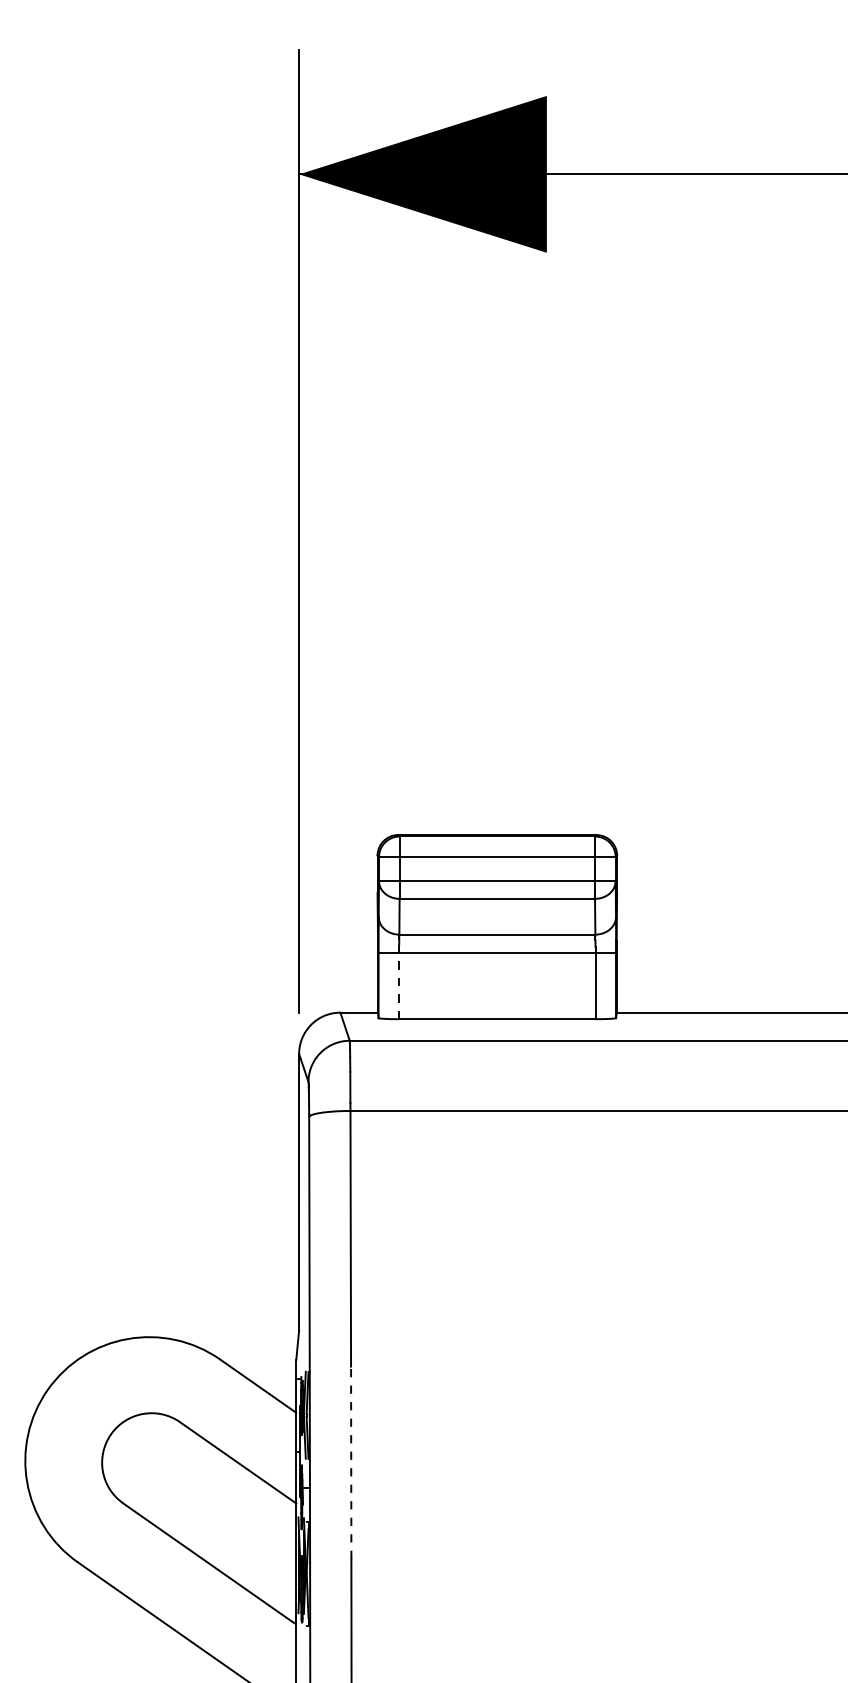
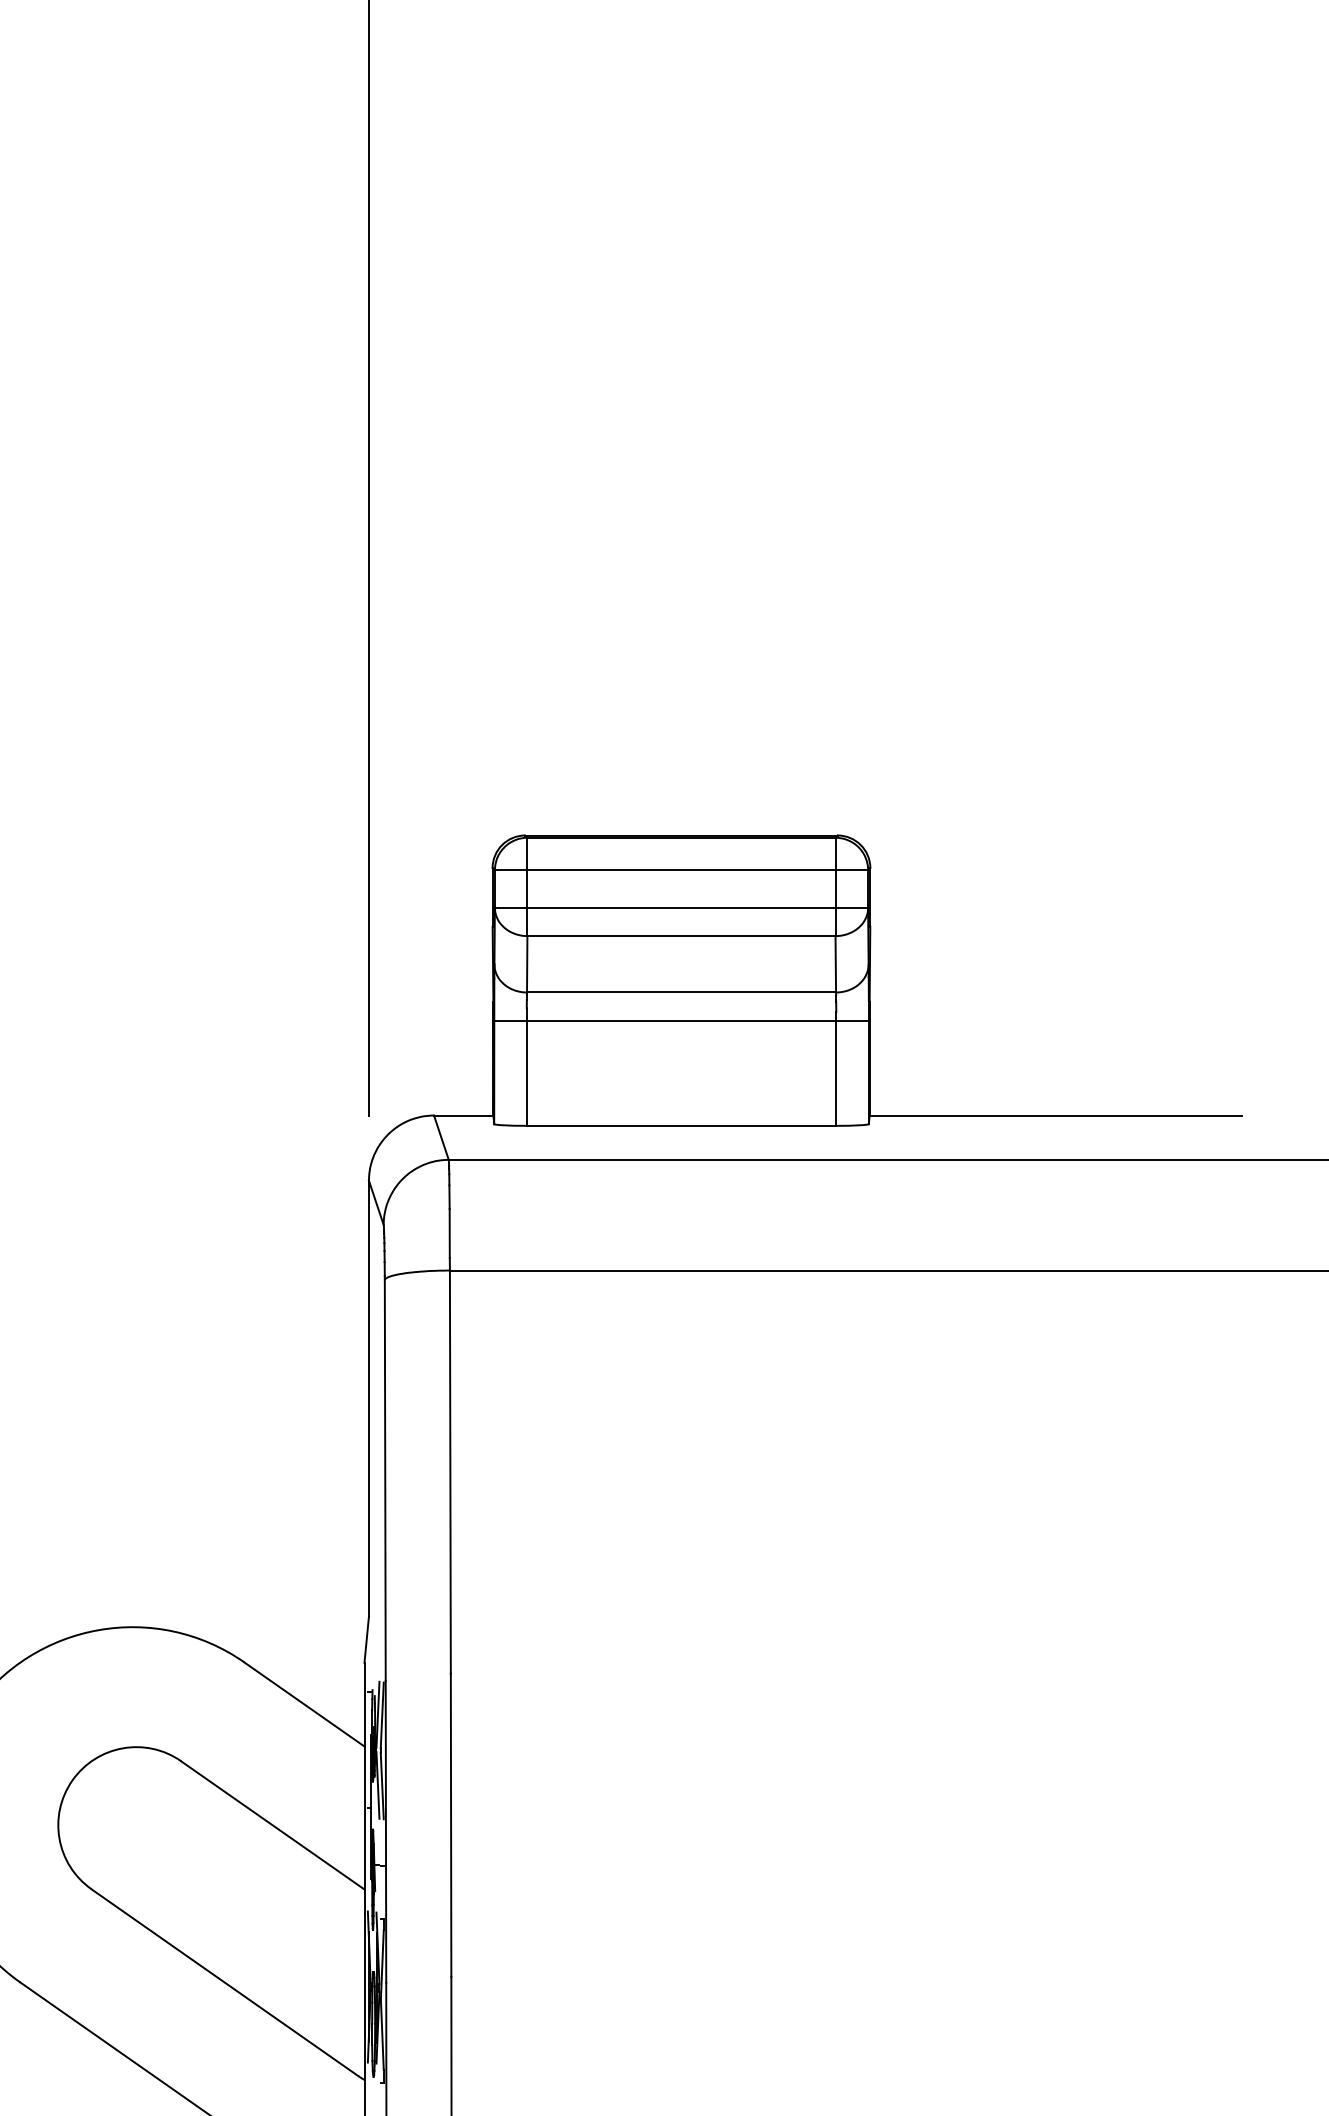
line: (399, 981) -> (527, 1066), dashed -> solid
line: (351, 1462) -> (451, 1824), dashed -> solid

